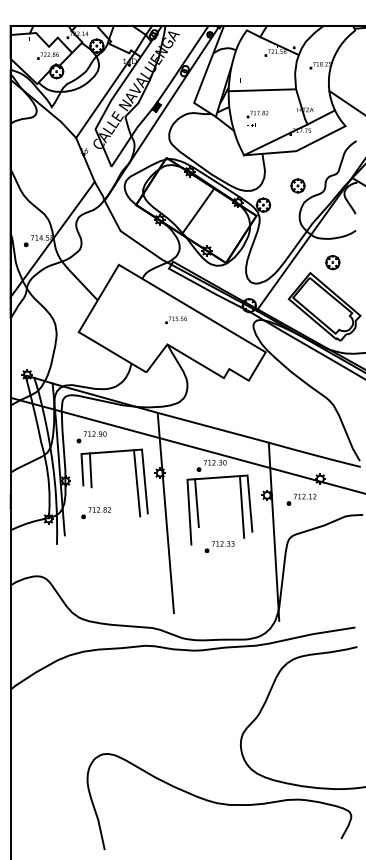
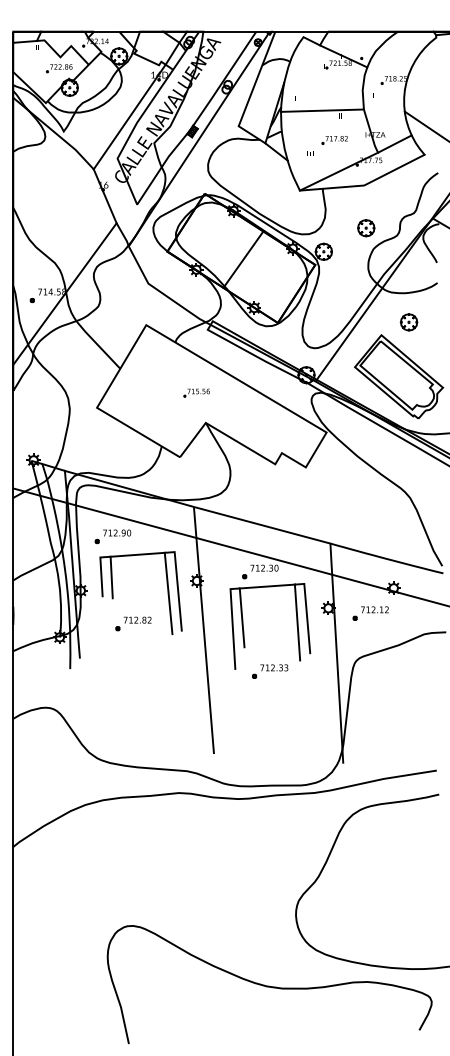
part: (257, 114) -> (334, 140), moved
part: (176, 319) -> (196, 392), moved
part: (96, 512) -> (133, 623), moved

